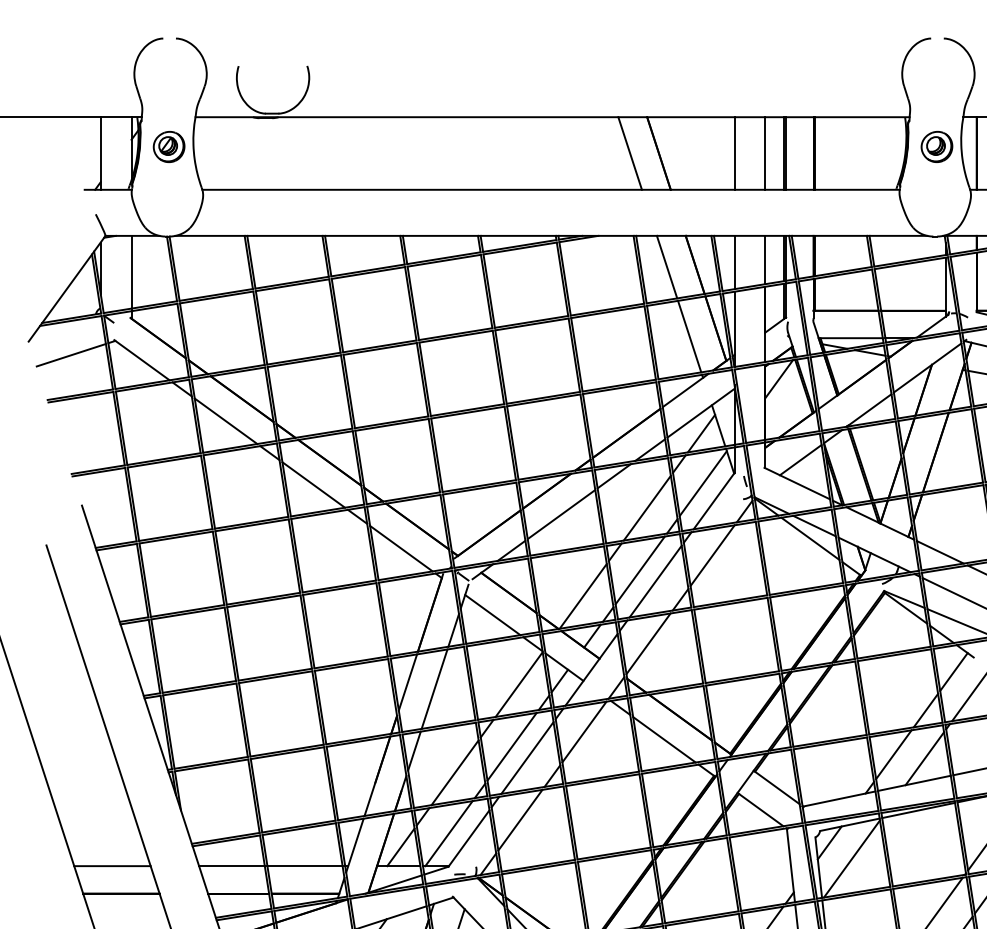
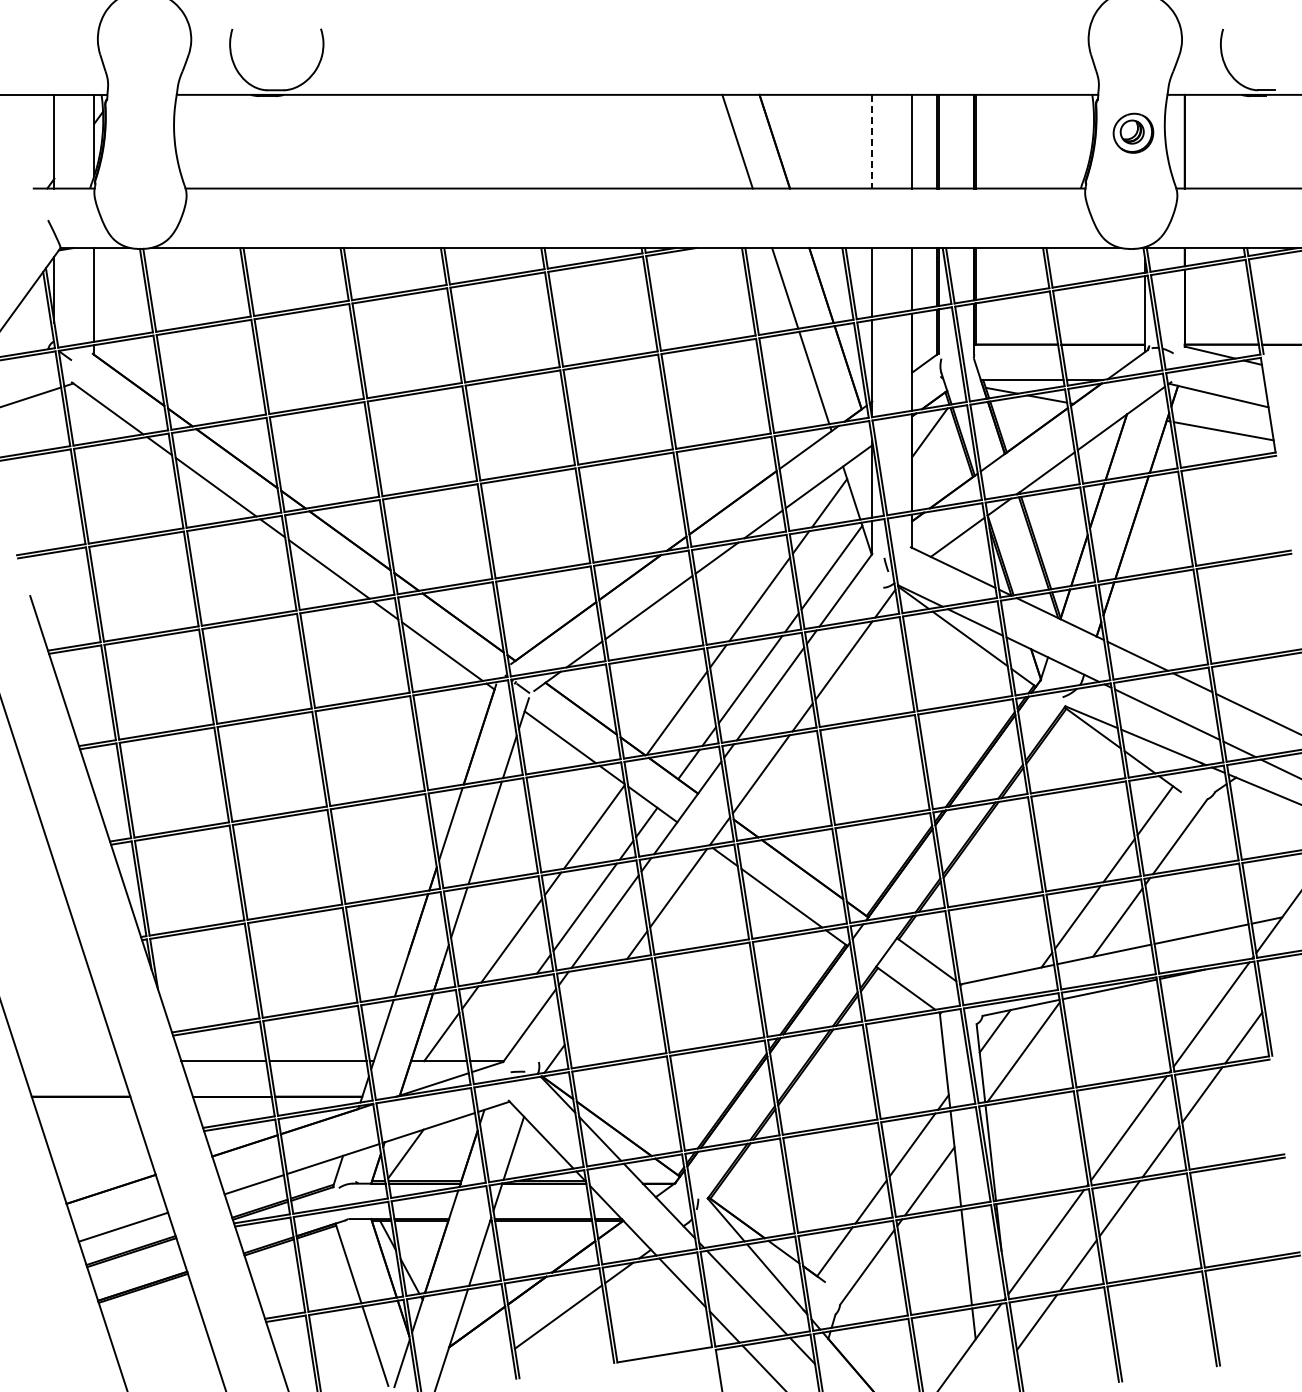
part: (168, 146) -> (142, 132), removed
line: (734, 153) -> (872, 141), solid -> dashed
line: (520, 819) -> (595, 1001), removed
line: (448, 833) -> (503, 1019), removed
line: (112, 866) -> (69, 1061), removed

